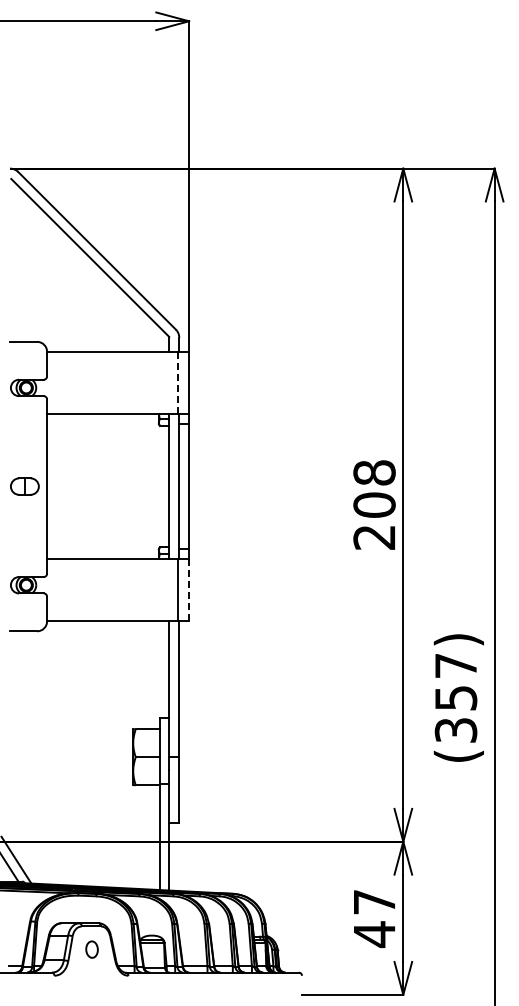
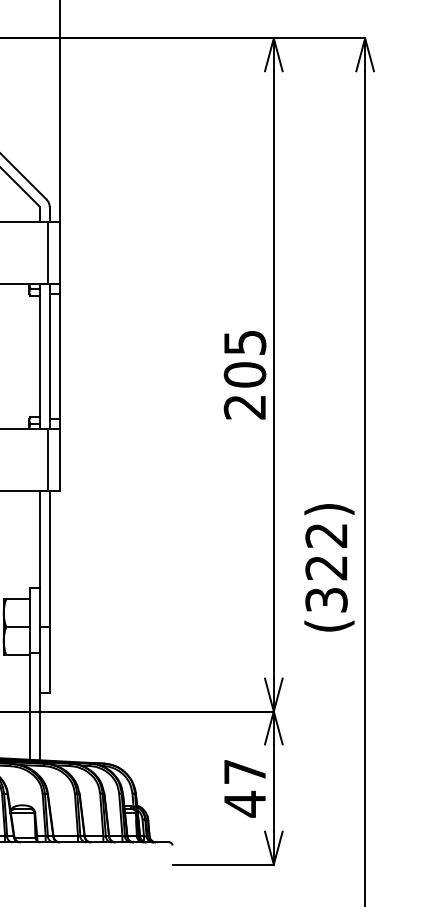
line: (177, 383) -> (48, 253), dashed -> solid
text: (374, 472) -> (245, 342), 208 -> 205
line: (189, 589) -> (60, 459), dashed -> solid
text: (455, 682) -> (326, 552), (357) -> (322)

